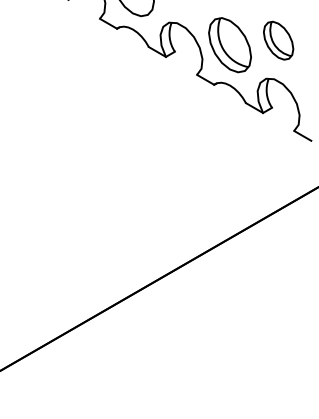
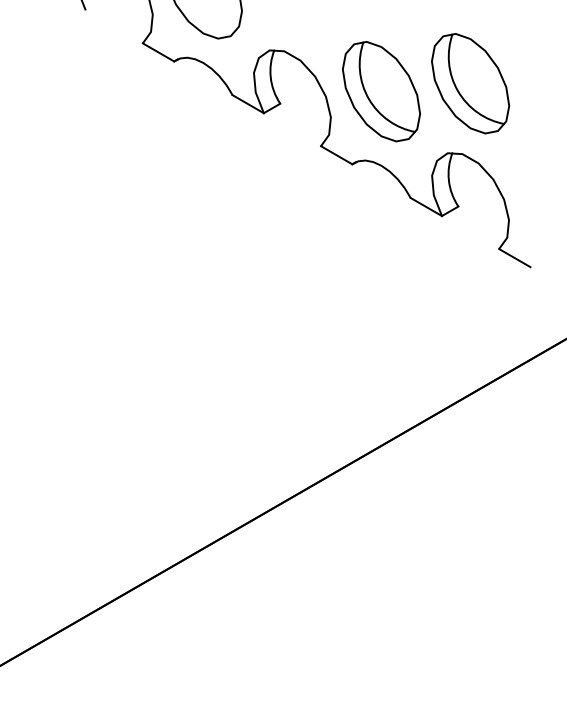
part: (278, 40) -> (470, 83), size x1.43

